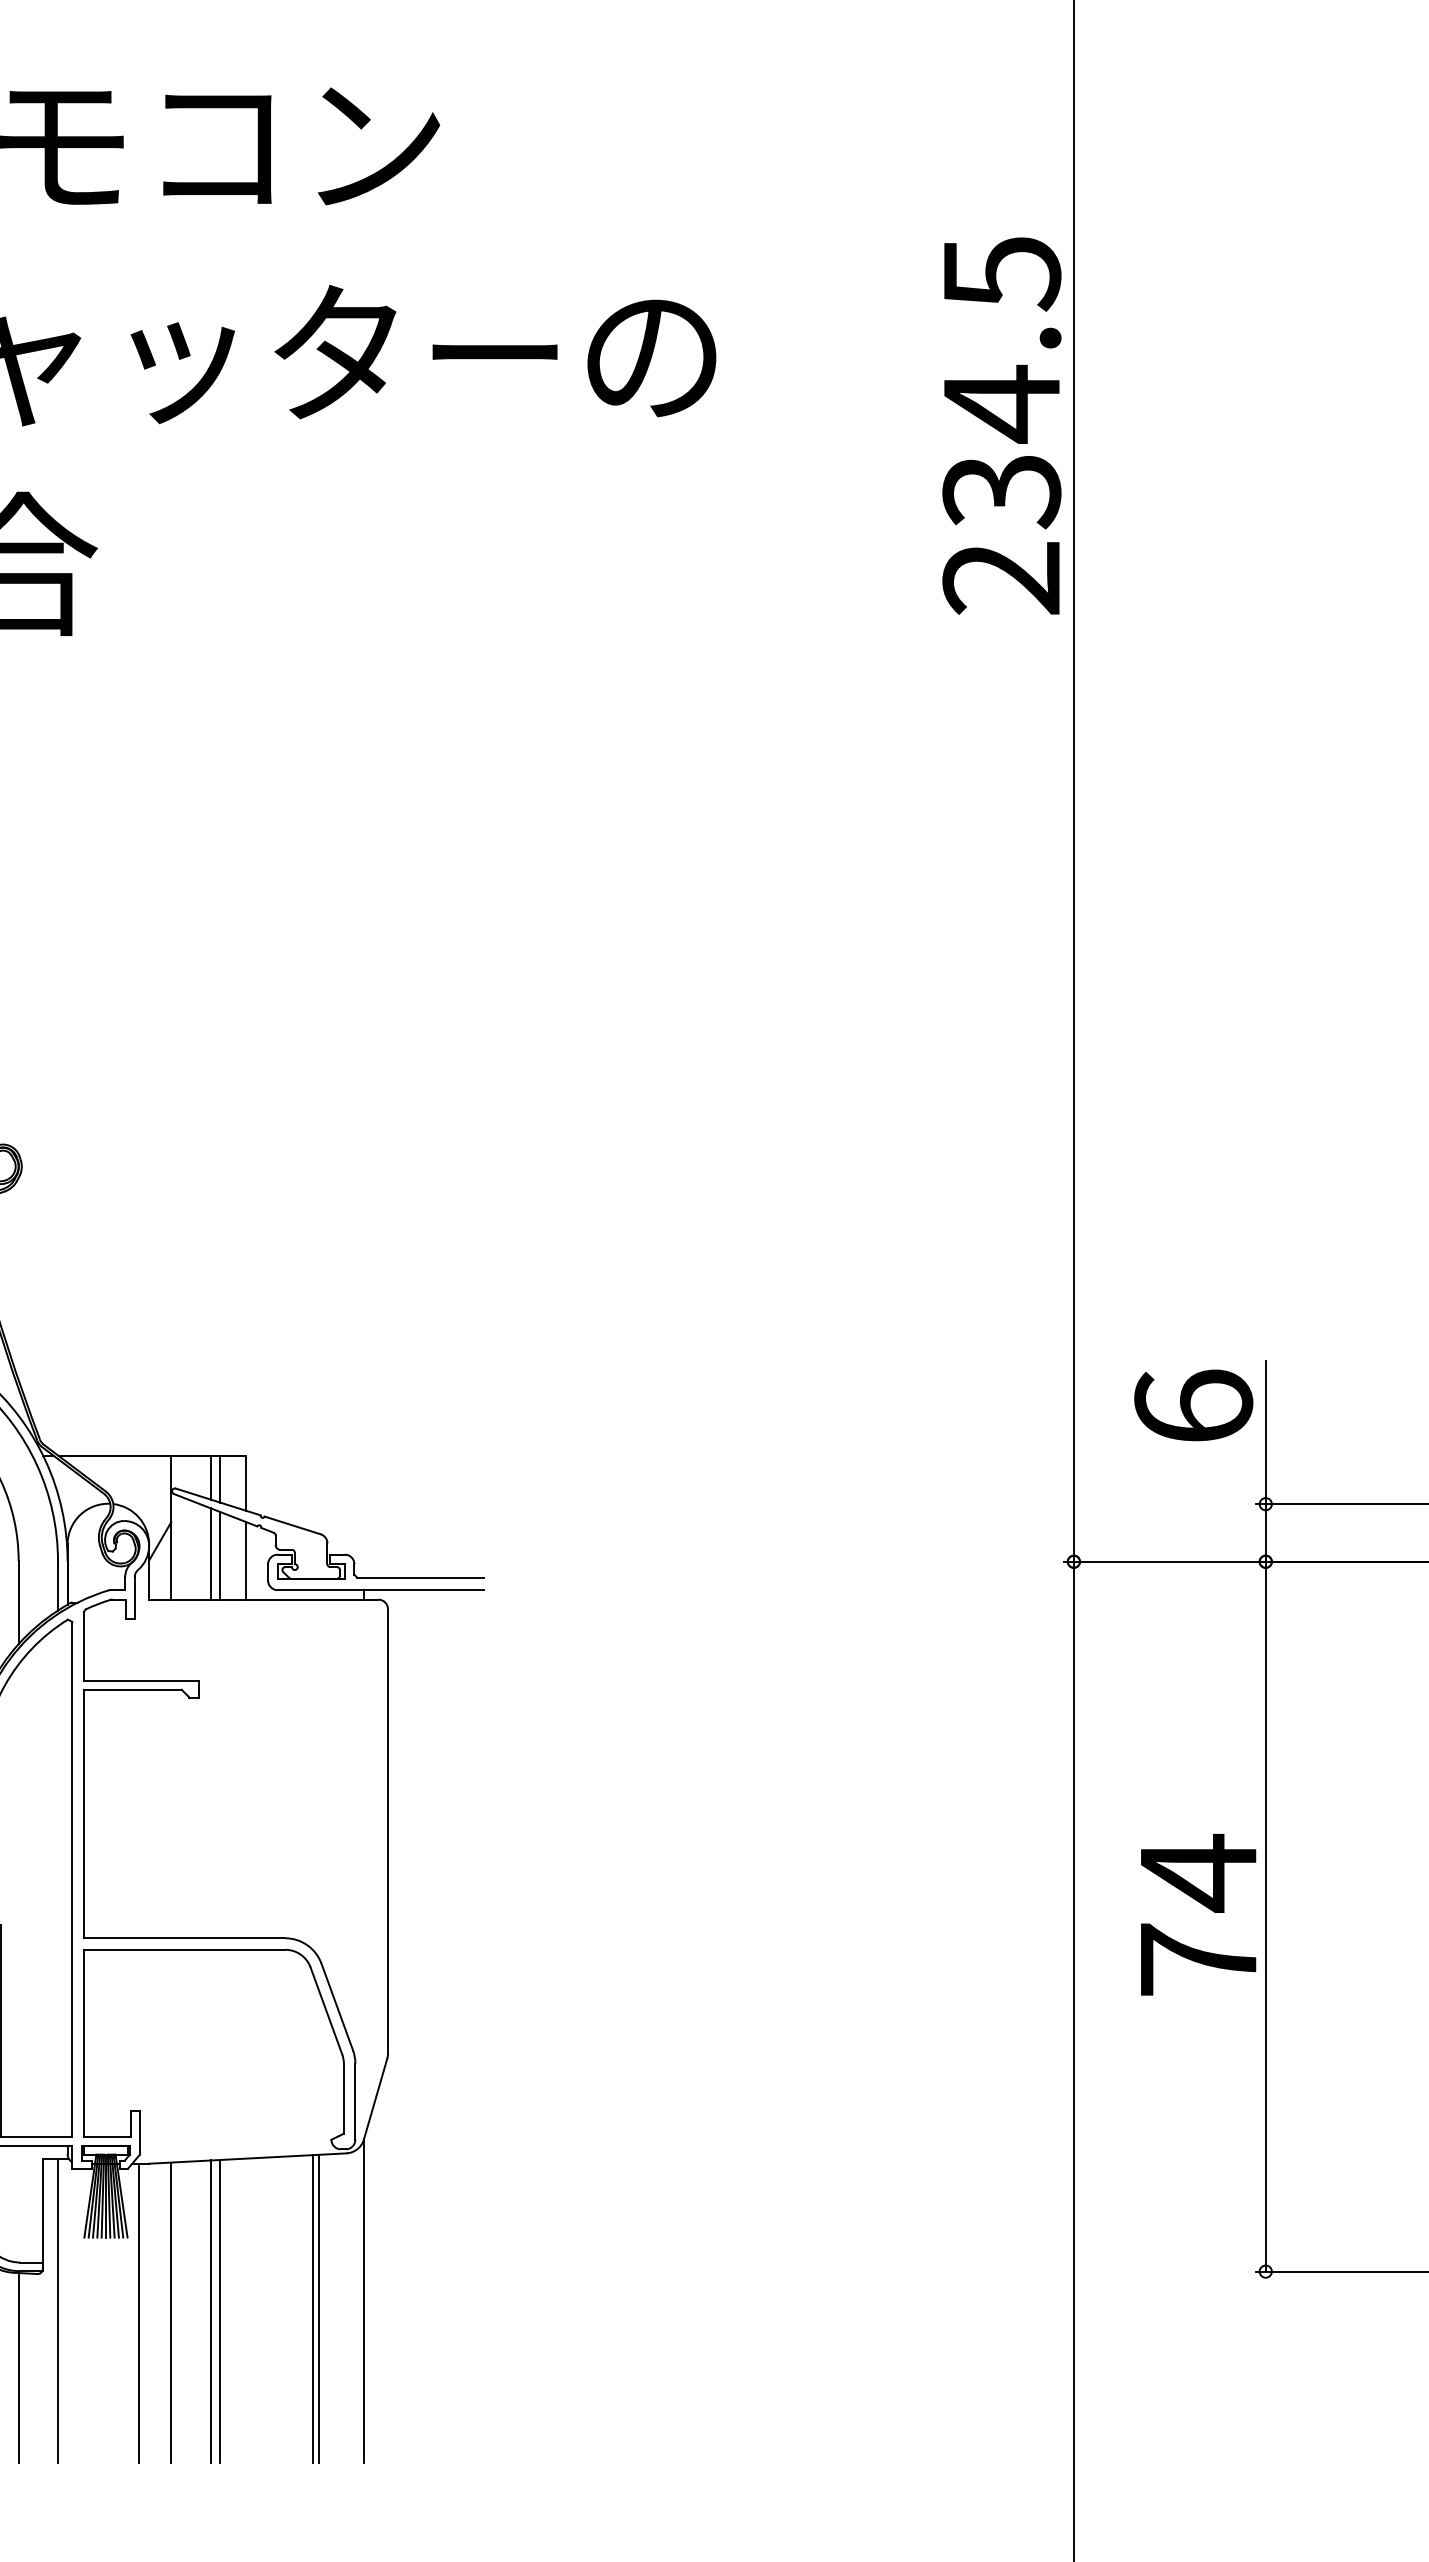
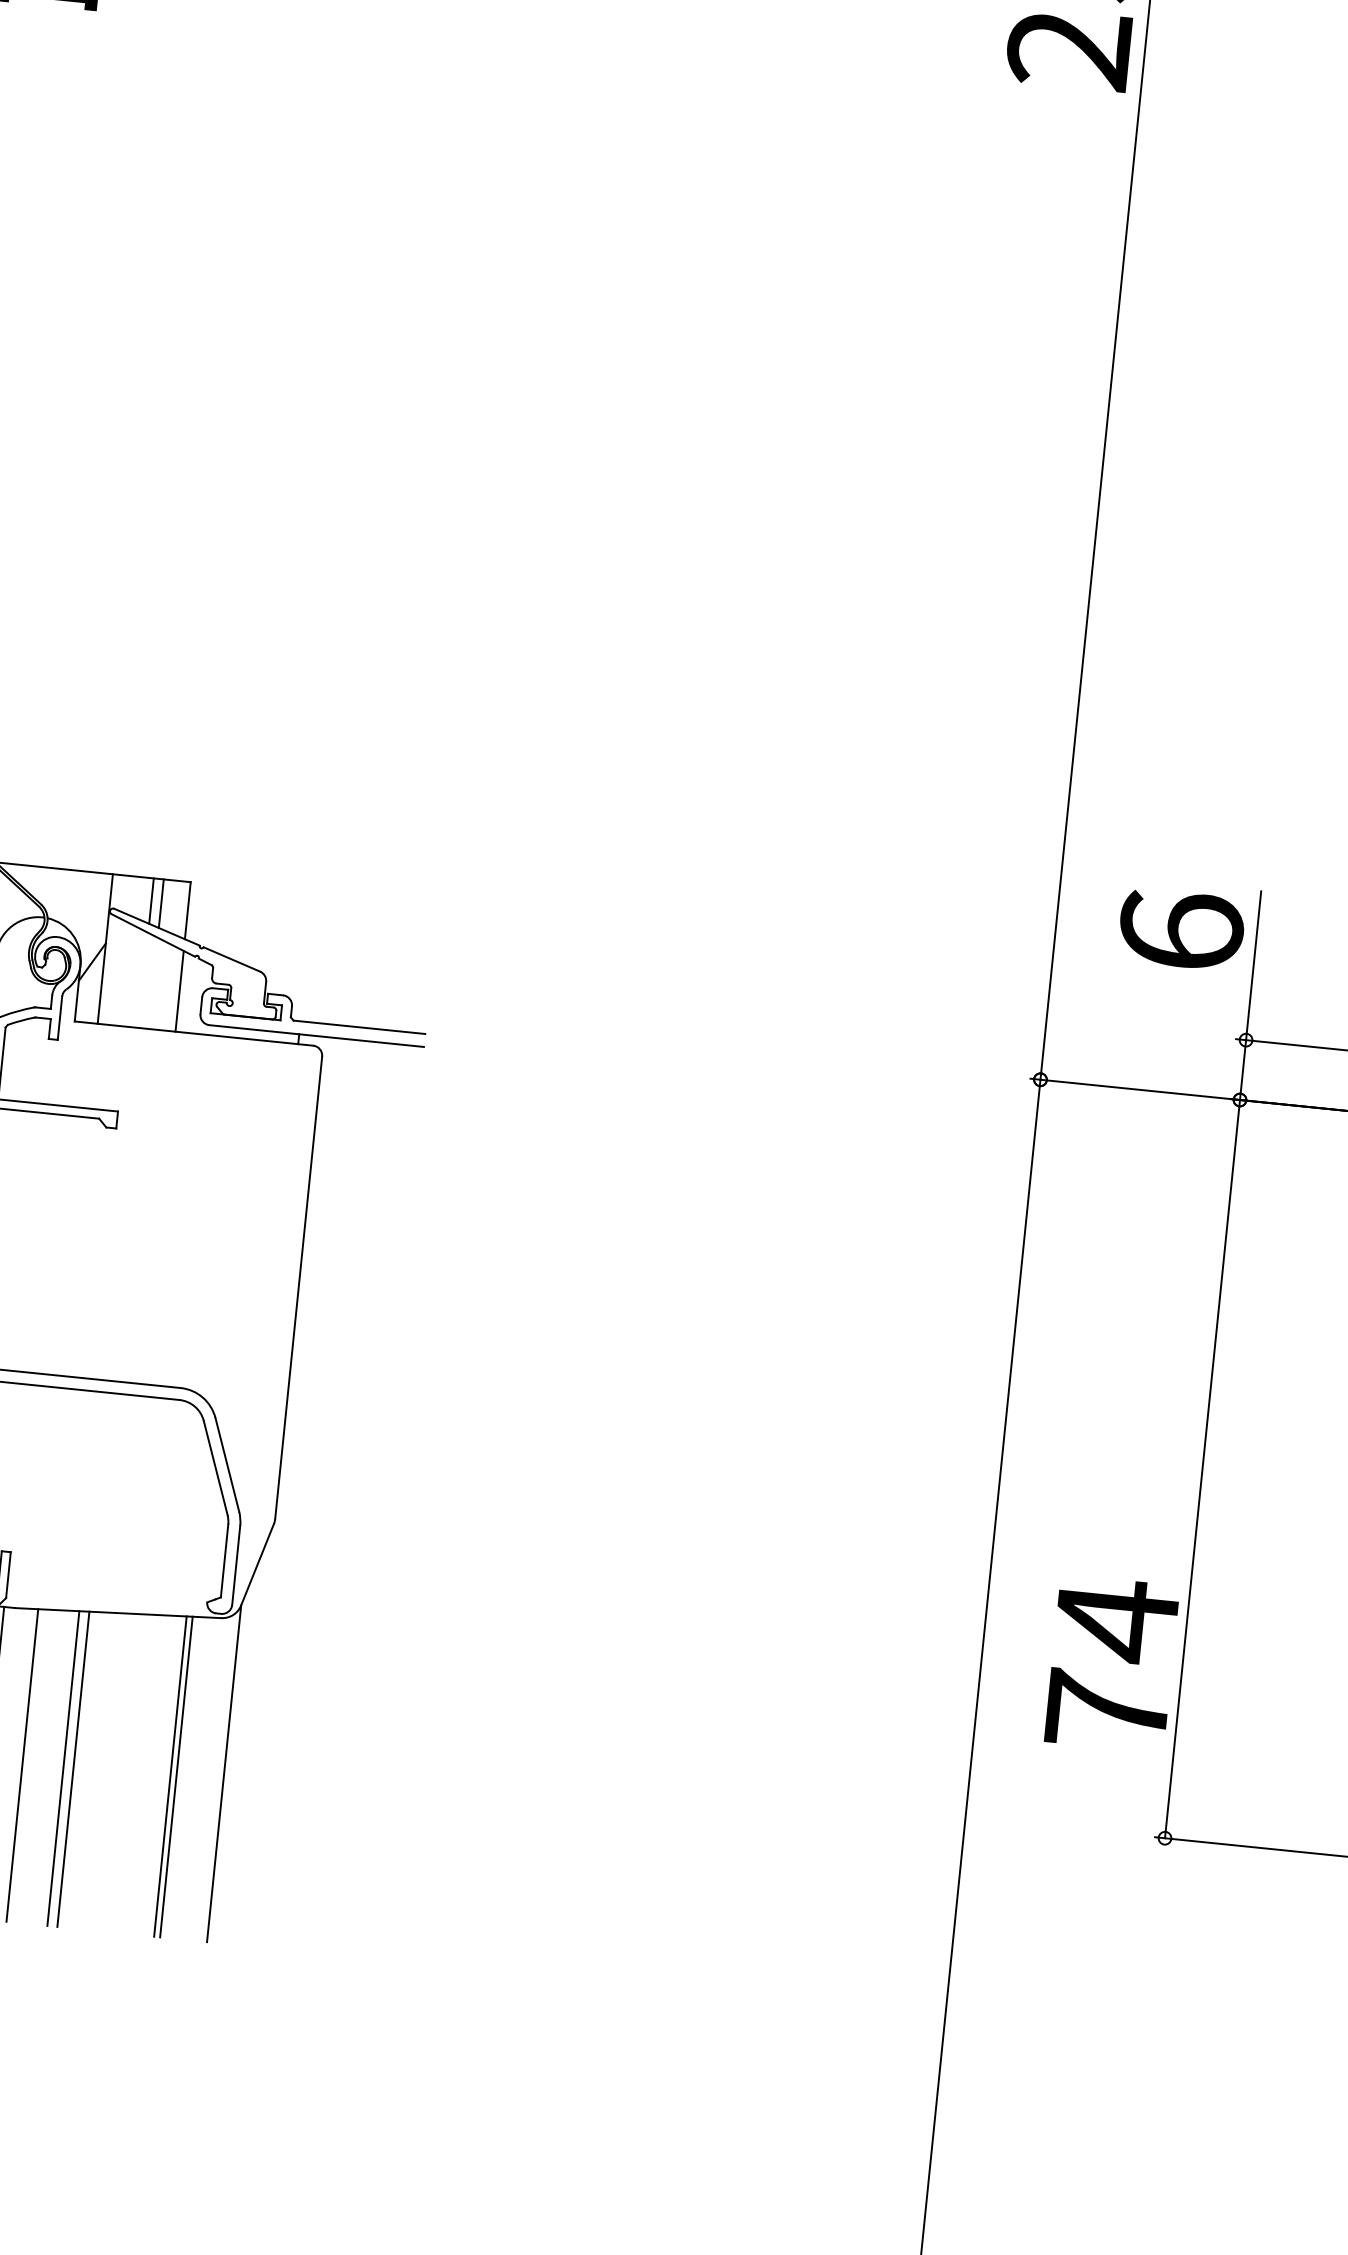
line: (210, 1553) -> (143, 979), removed
line: (220, 1555) -> (153, 983), removed
text: (1198, 1914) -> (1112, 1663), moved

